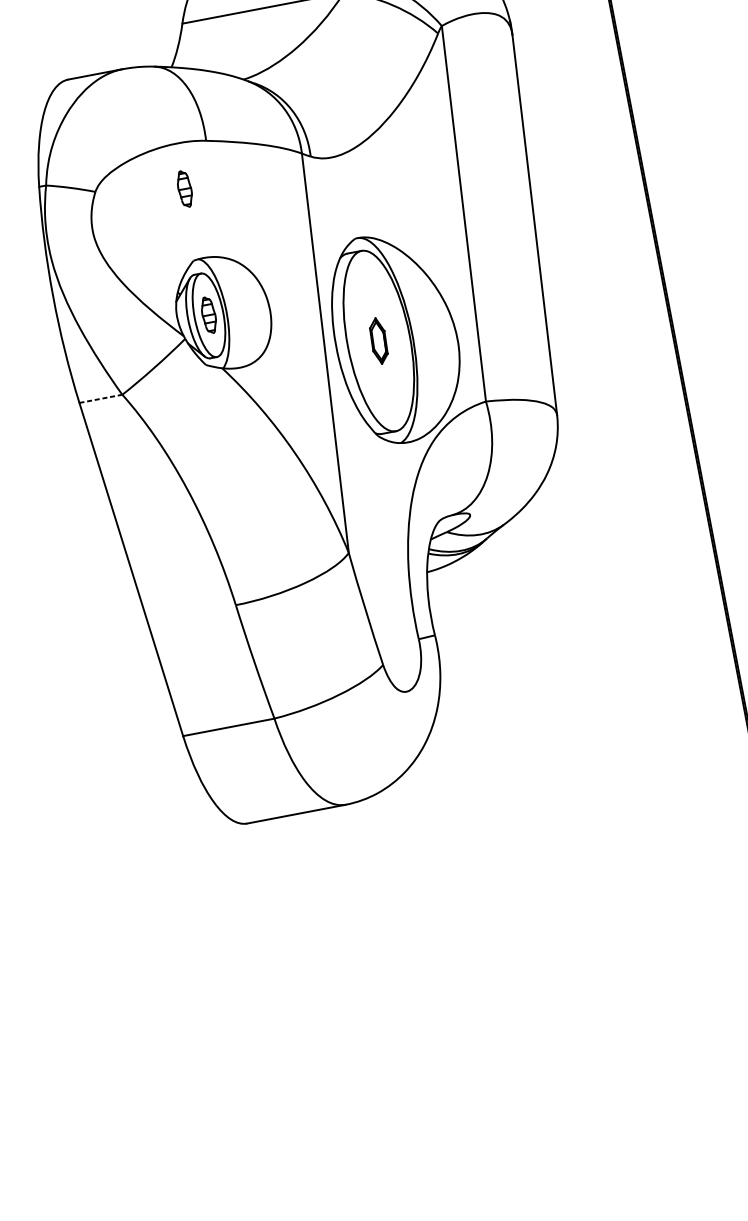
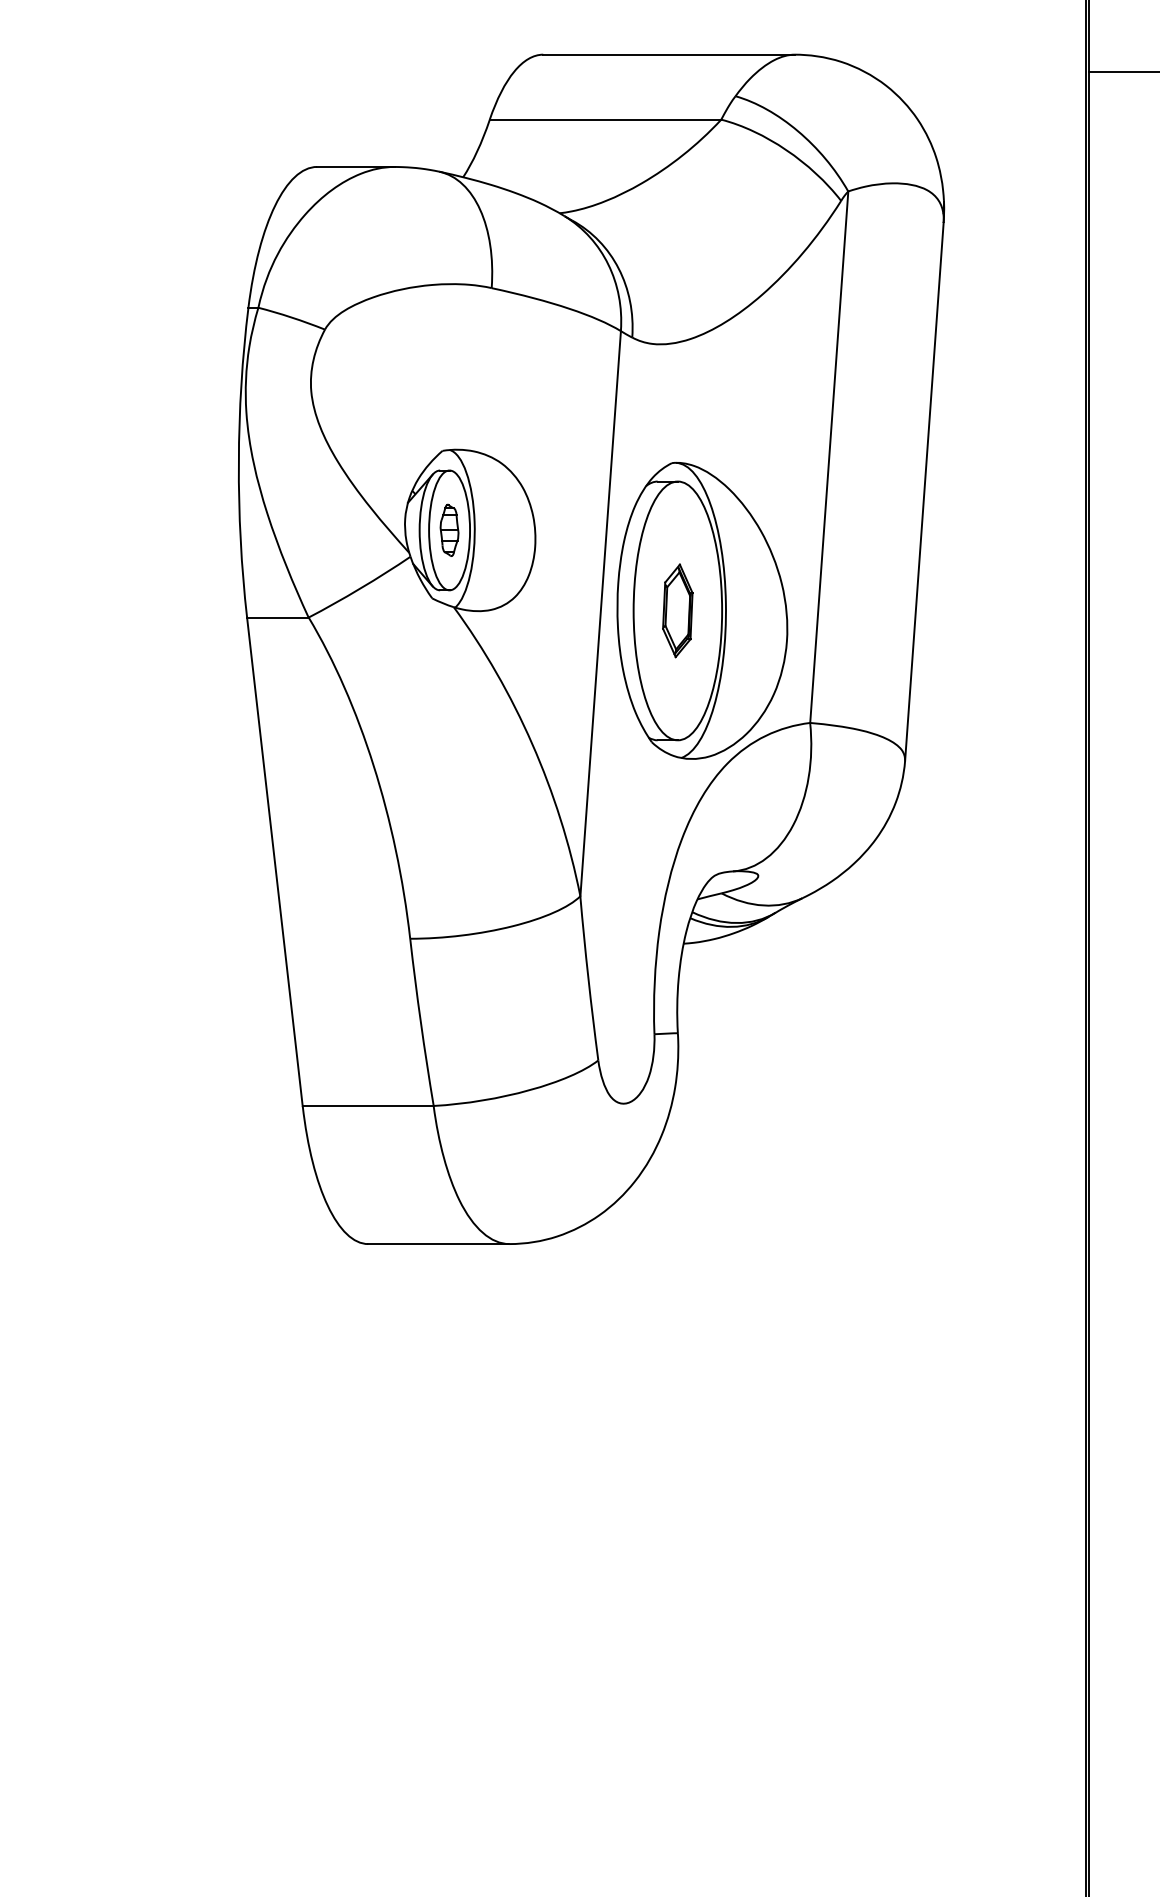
part: (184, 188) -> (449, 348), removed
part: (378, 340) -> (677, 610), size x1.43
line: (100, 398) -> (277, 617), dashed -> solid

